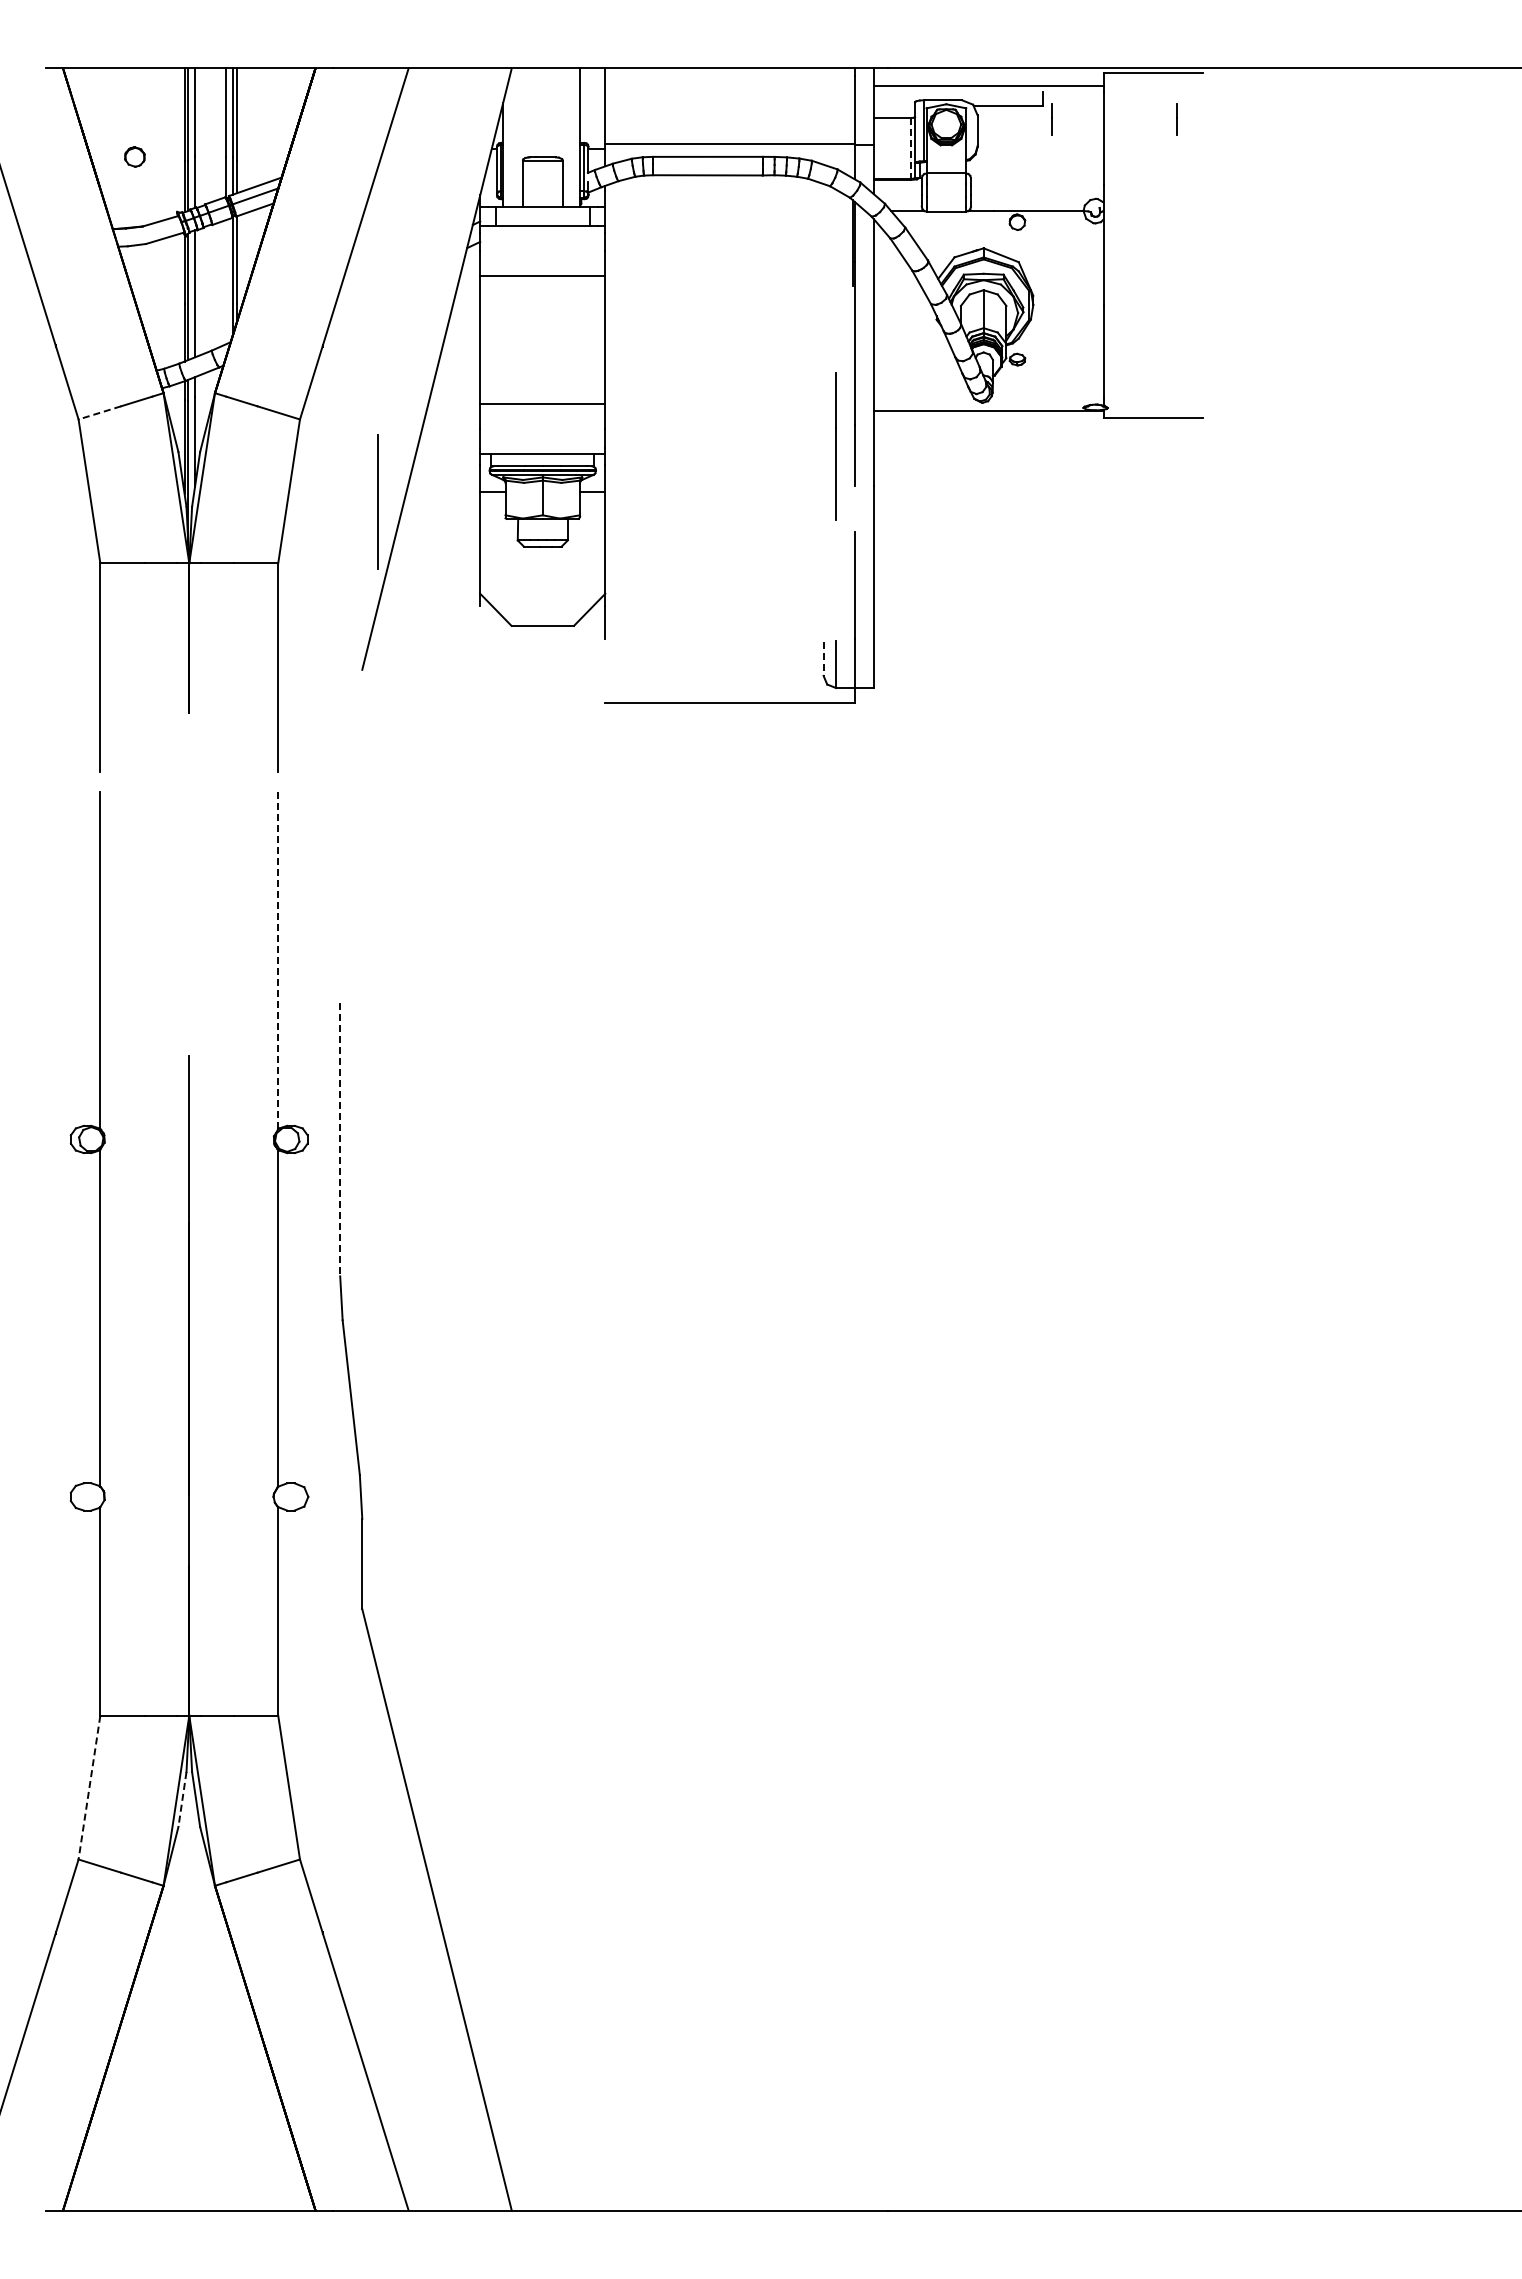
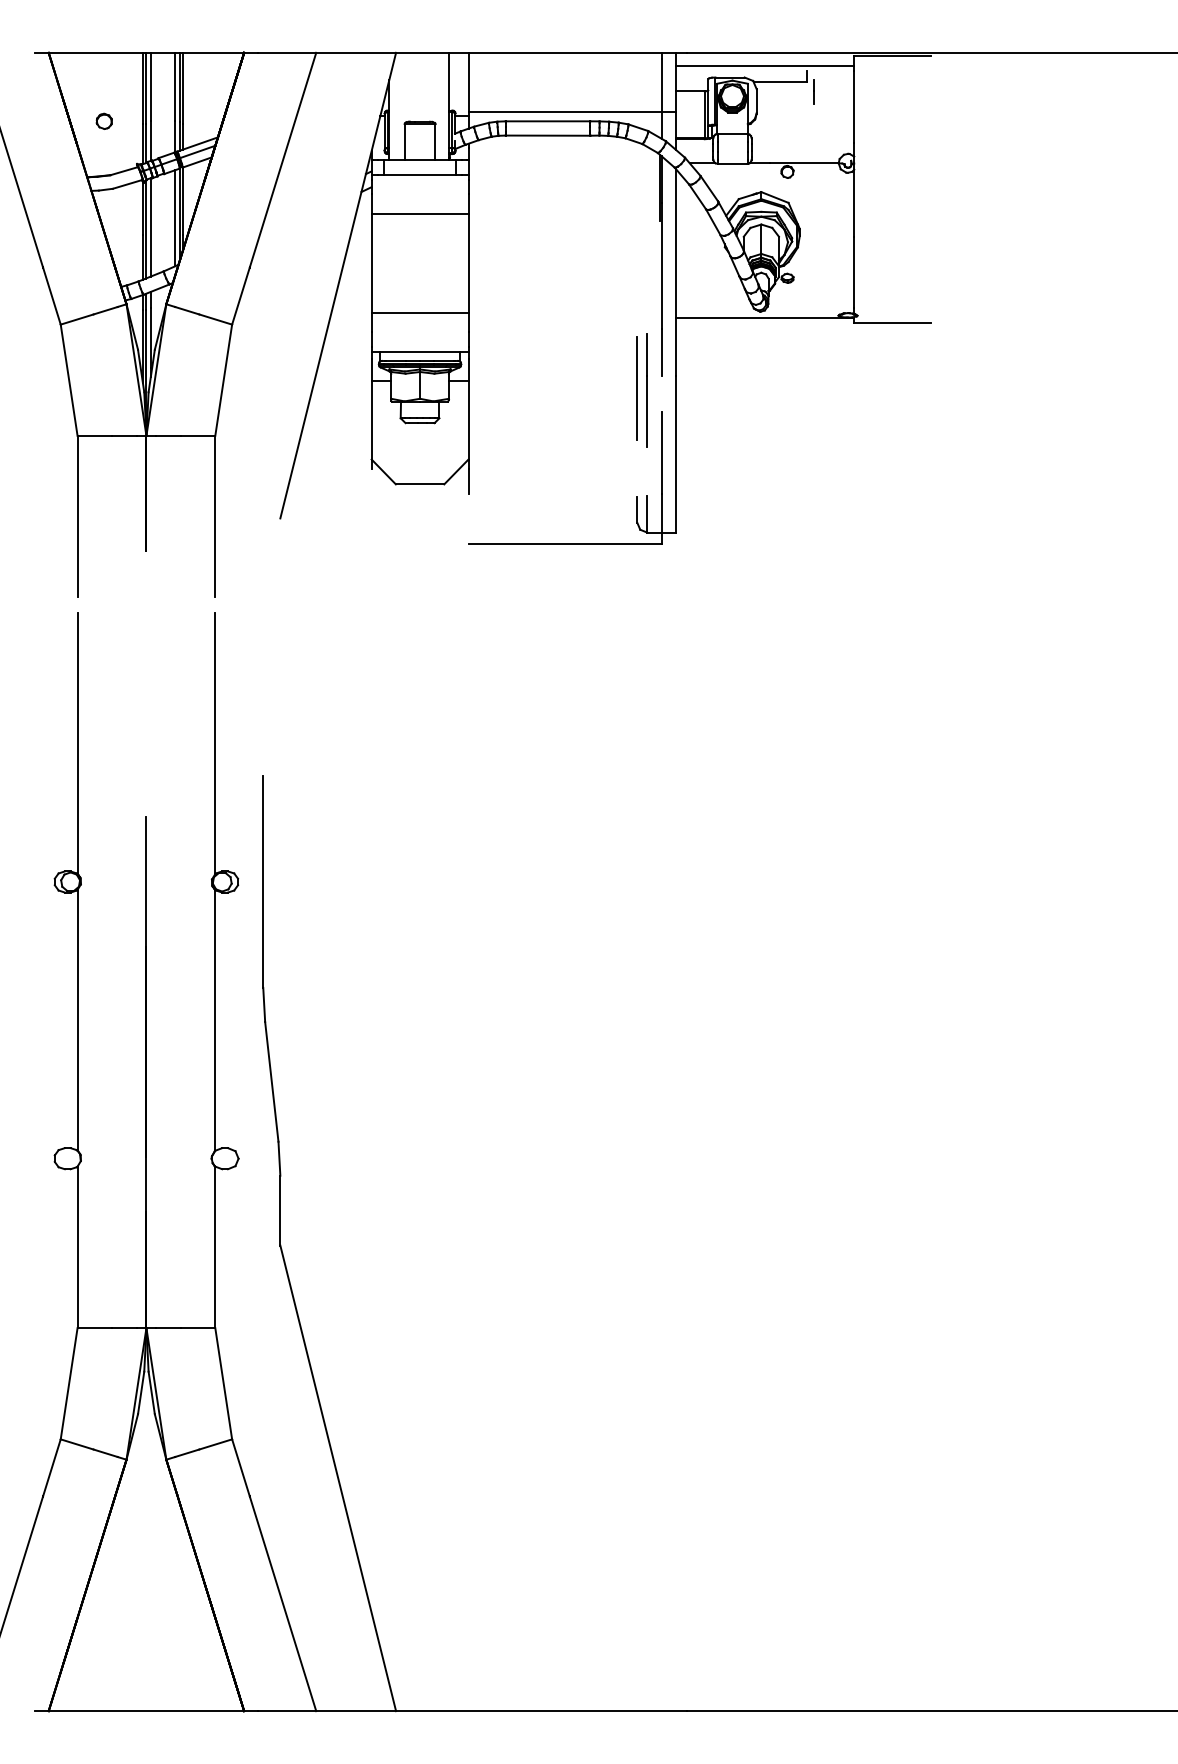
line: (1176, 119) -> (910, 92), removed
line: (910, 149) -> (704, 115), dashed -> solid
line: (226, 282) -> (175, 218), added
line: (99, 413) -> (76, 320), dashed -> solid
line: (835, 446) -> (646, 390), moved
line: (377, 501) -> (637, 388), moved
line: (823, 658) -> (637, 509), dashed -> solid
line: (278, 960) -> (215, 743), dashed -> solid
line: (340, 1139) -> (263, 882), dashed -> solid
line: (89, 1787) -> (69, 1383), dashed -> solid
line: (182, 1799) -> (141, 1392), dashed -> solid

